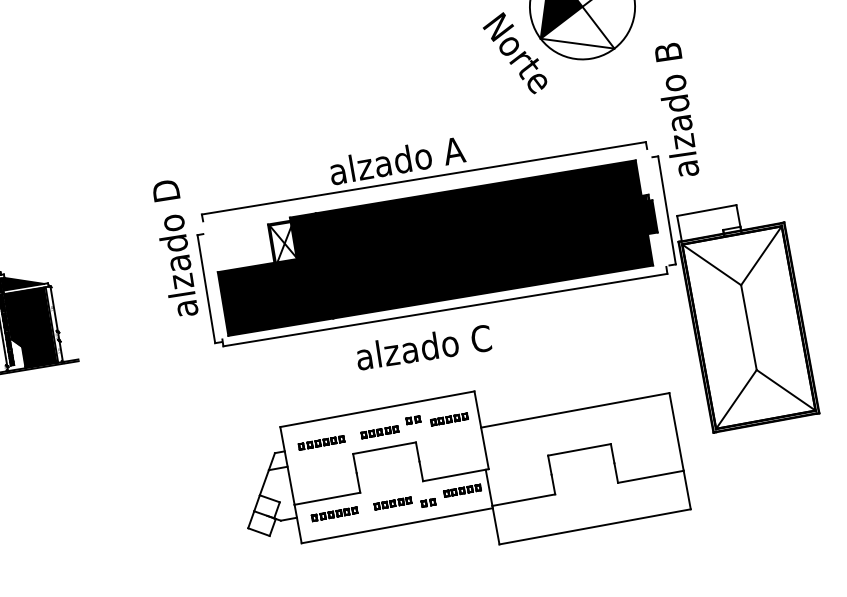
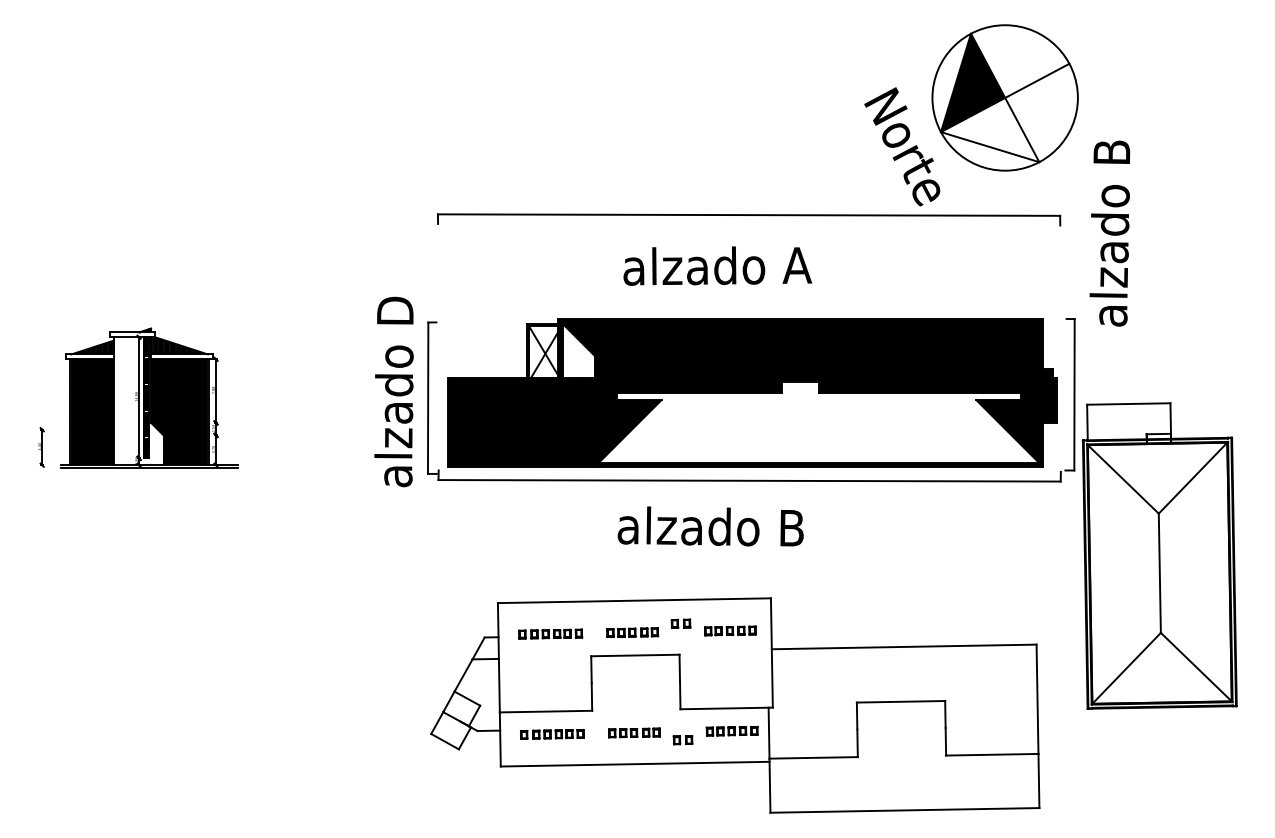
text: (676, 110) -> (1109, 233), moved
part: (424, 181) -> (749, 219), moved
fill: (307, 237) -> (578, 350), removed
text: (174, 248) -> (393, 391), moved
fill: (487, 259) -> (818, 421), removed
text: (480, 339) -> (791, 528), alzado C -> alzado B

